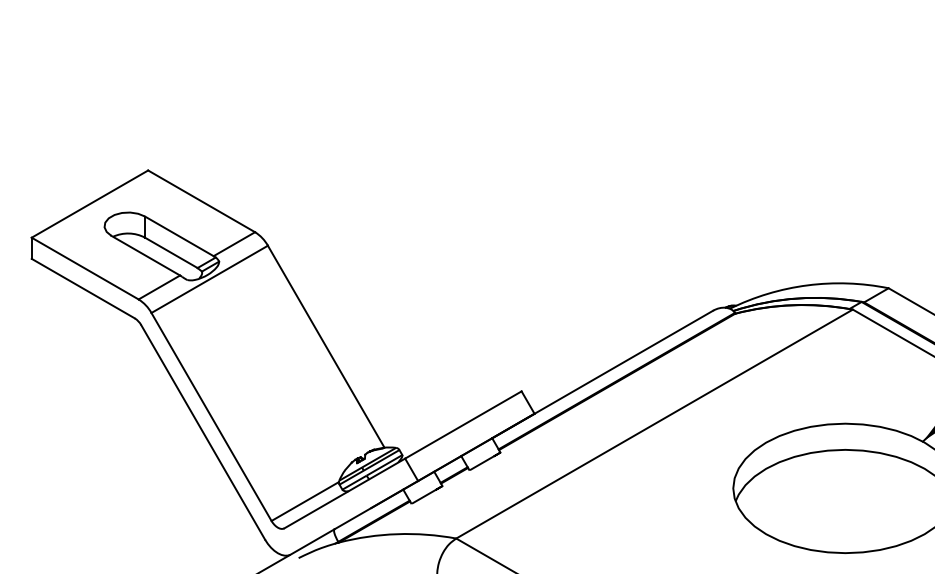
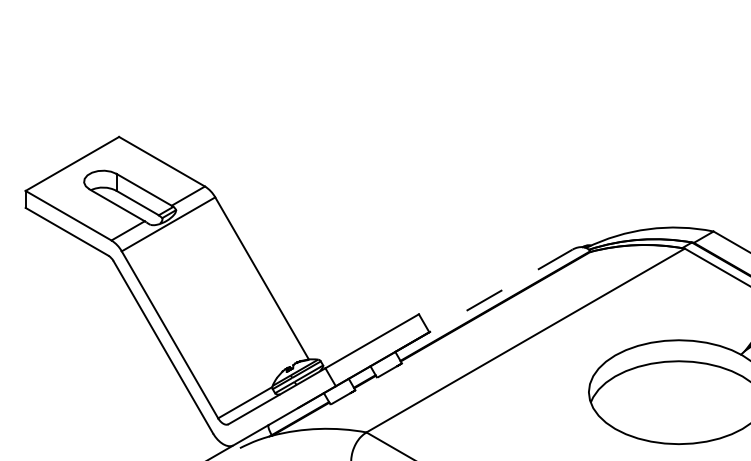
line: (603, 374) -> (484, 300), solid -> dashed

